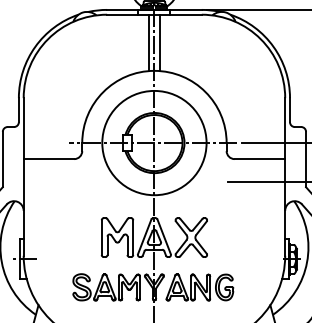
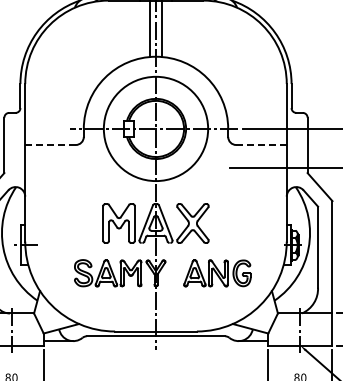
line: (48, 159) -> (50, 145), solid -> dashed
line: (258, 159) -> (260, 145), solid -> dashed
part: (199, 287) -> (217, 273), moved

